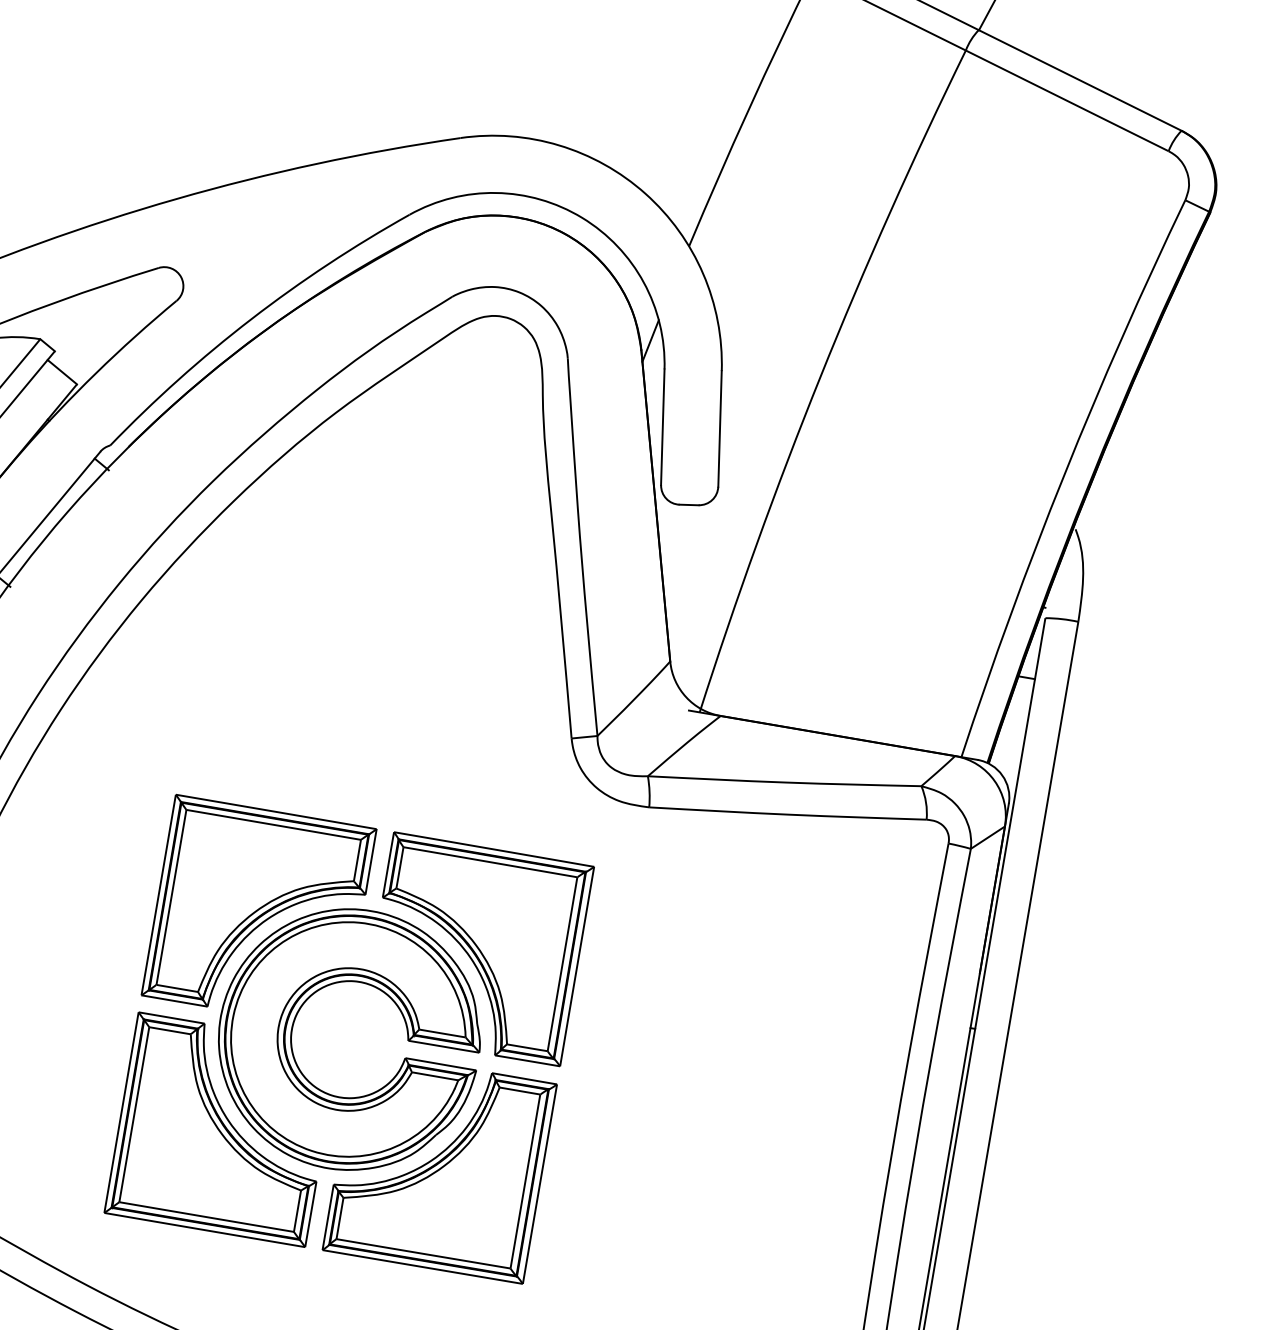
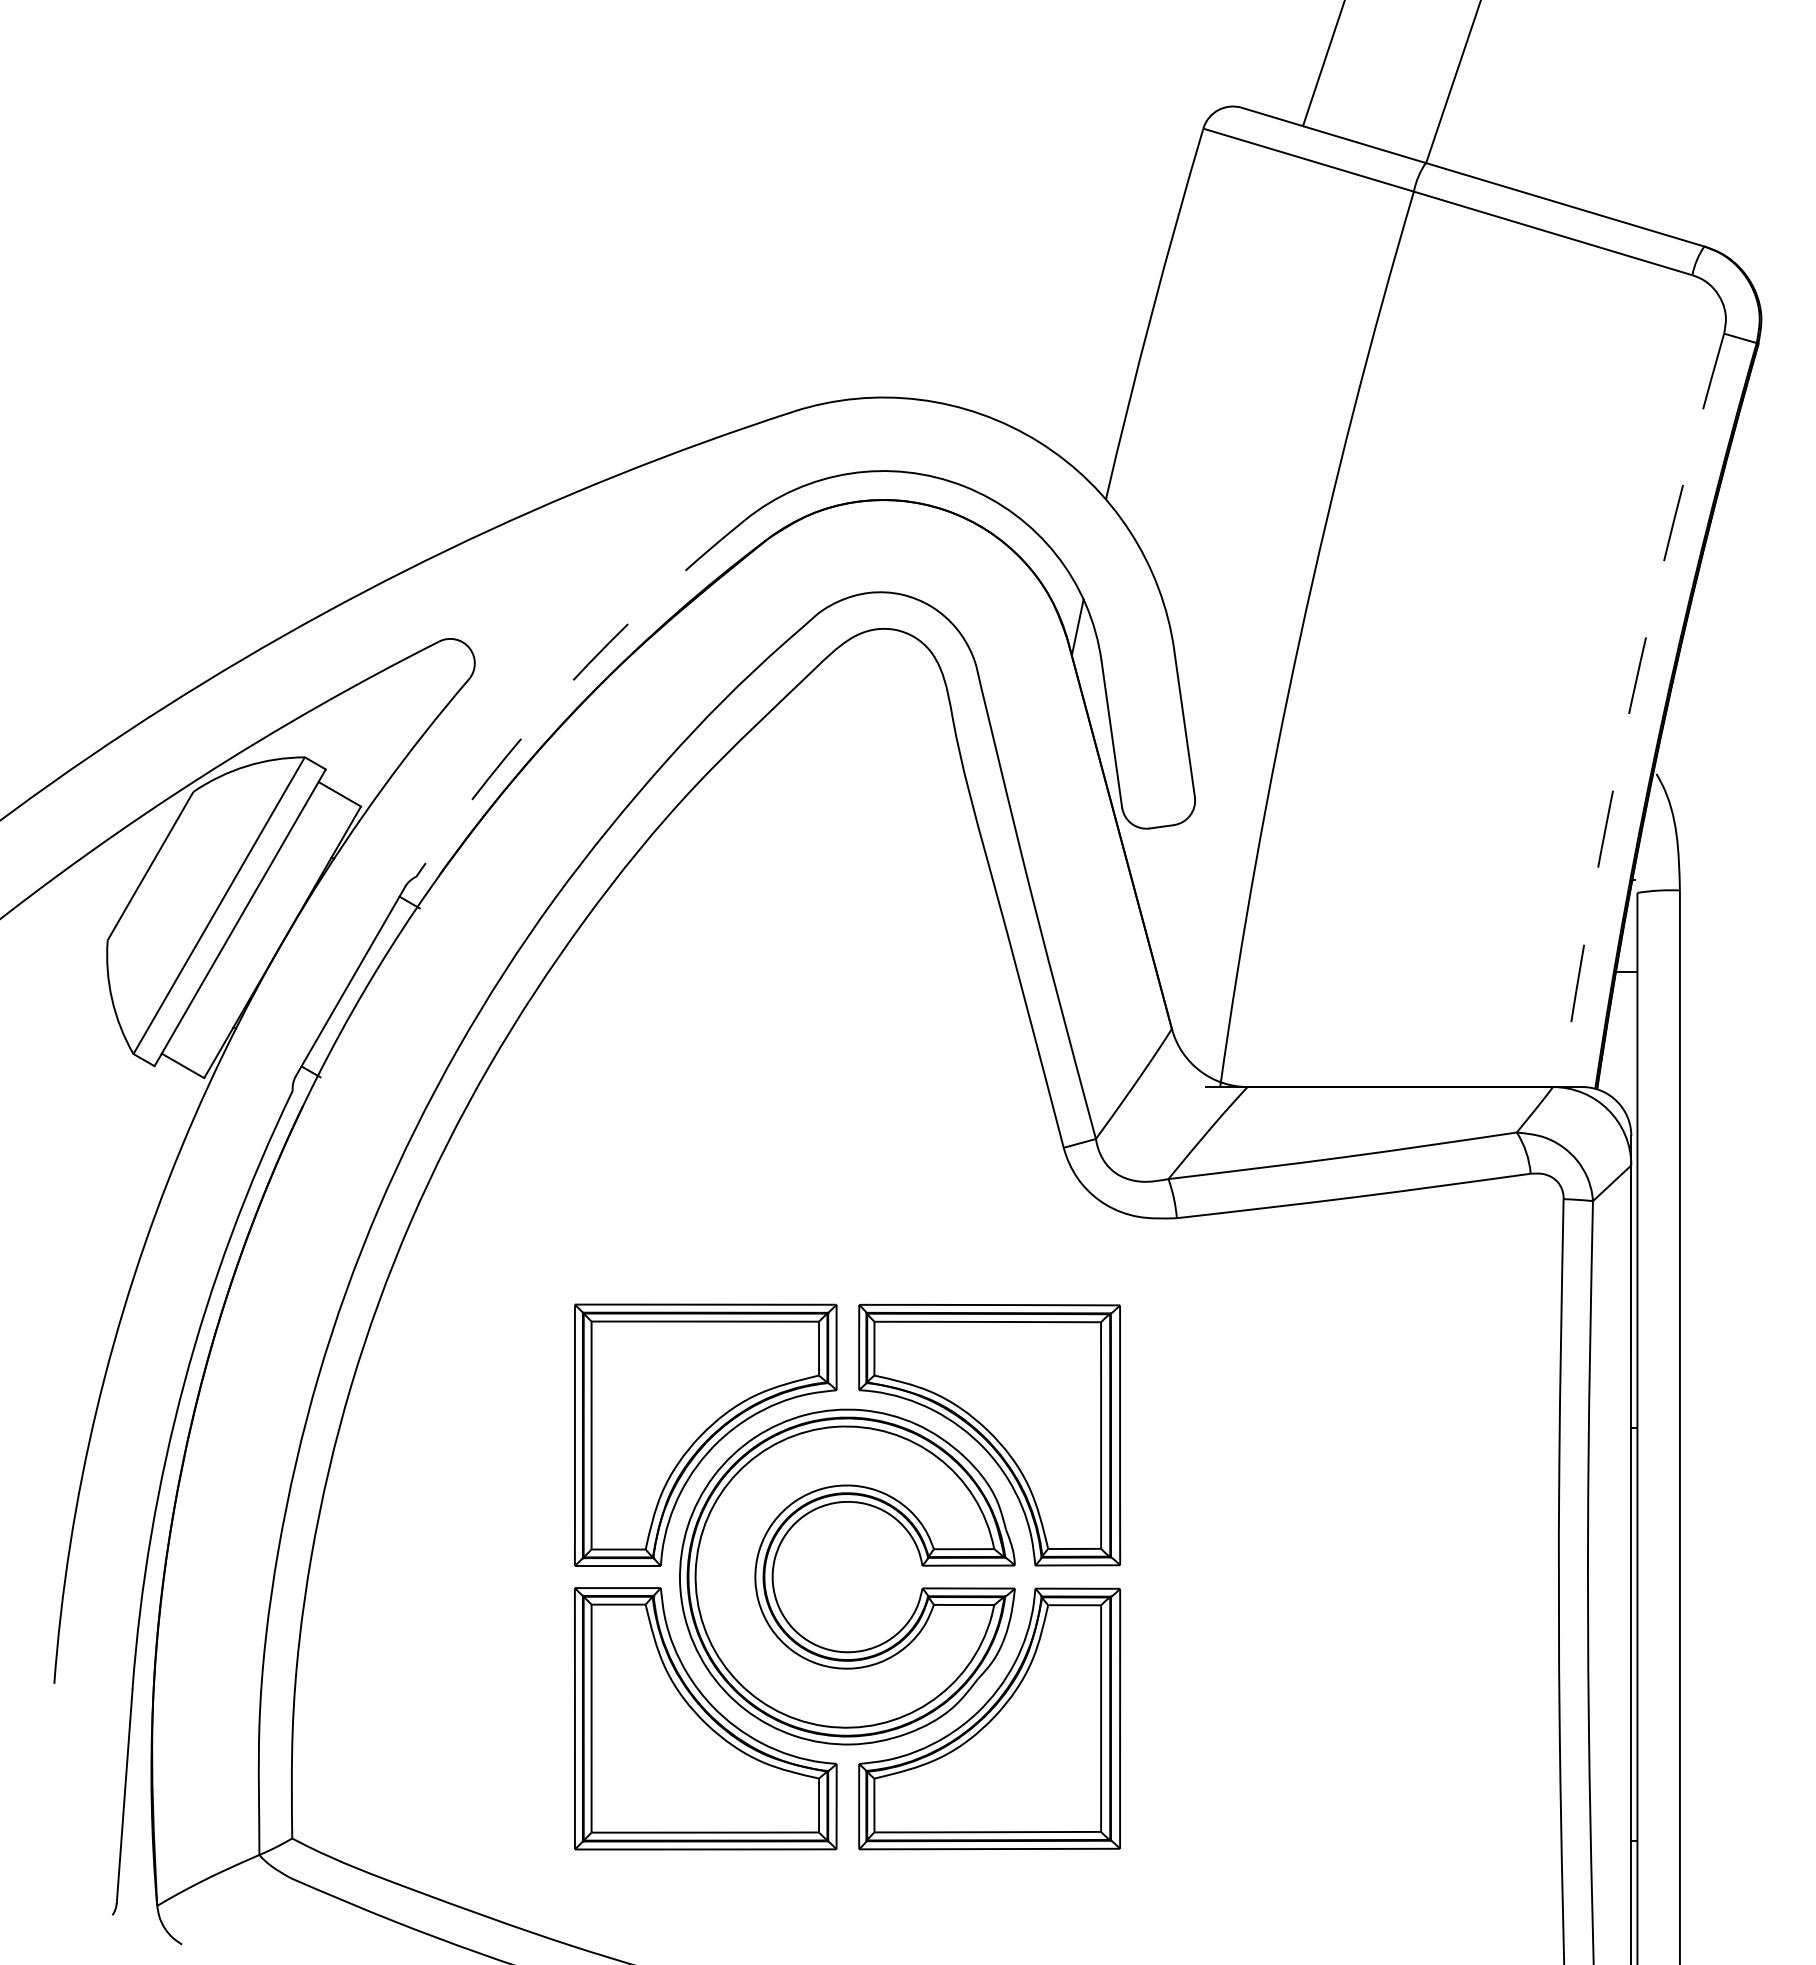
arc: (251, 319) -> (567, 686), solid -> dashed
arc: (1064, 474) -> (1630, 707), solid -> dashed

